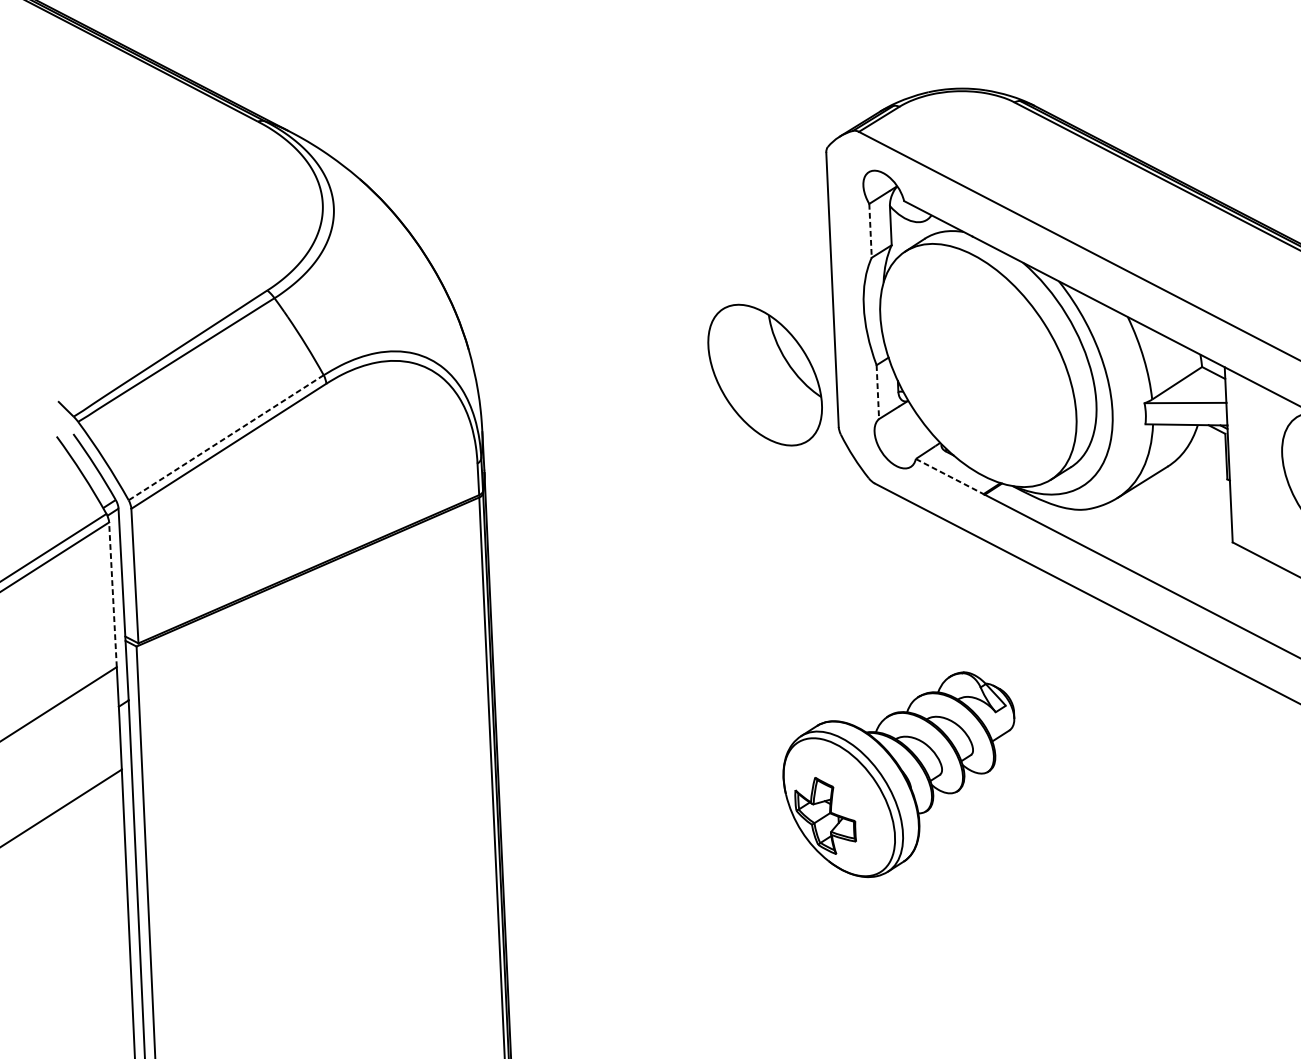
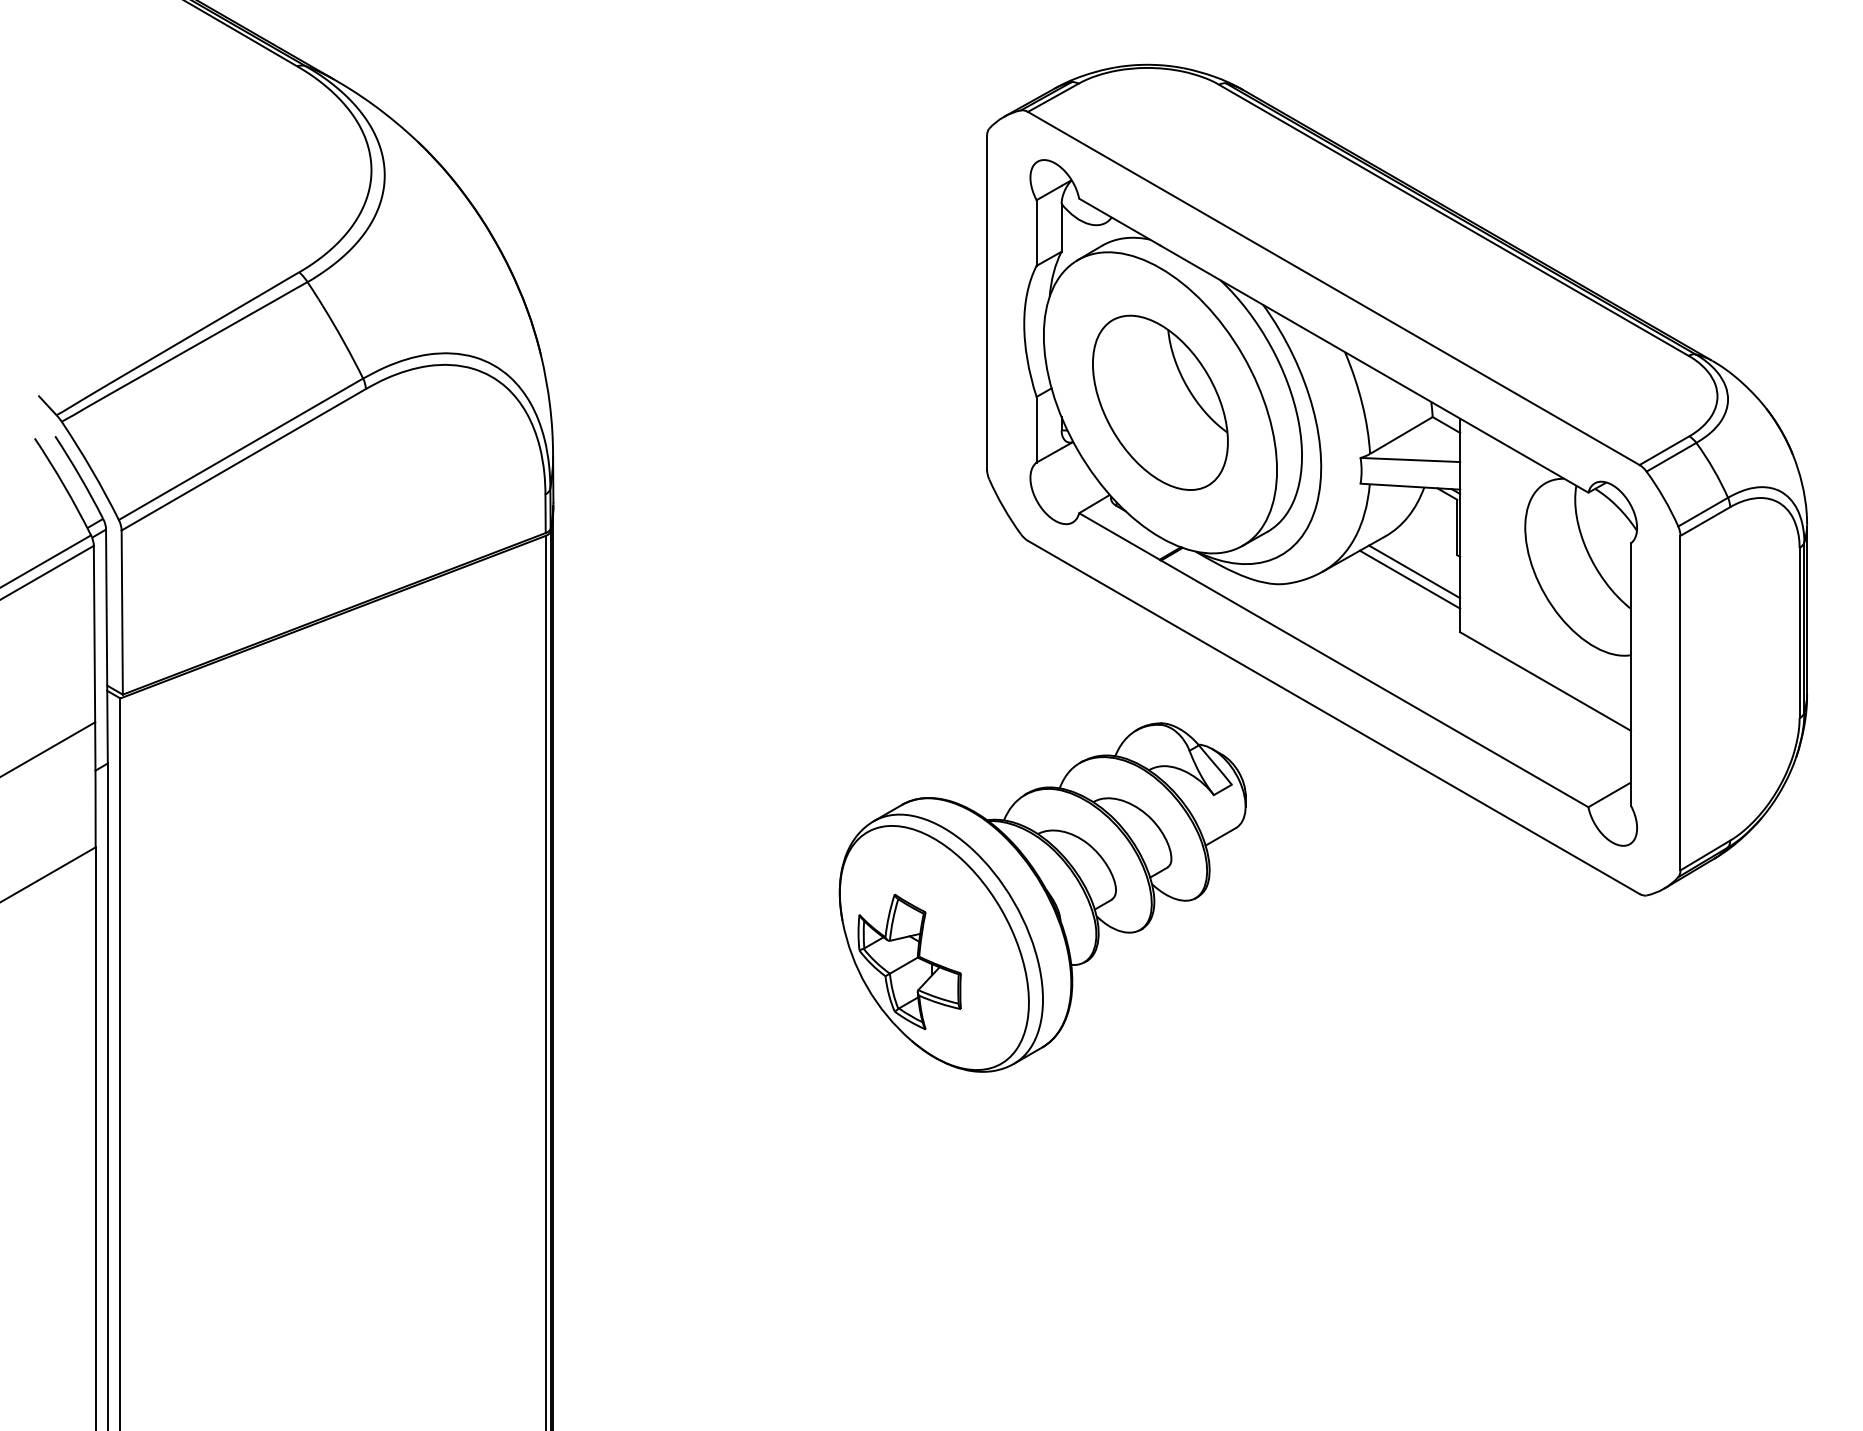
line: (870, 231) -> (1036, 233), dashed -> solid
part: (765, 374) -> (1160, 402), moved
line: (877, 391) -> (1036, 429), dashed -> solid
line: (225, 437) -> (240, 449), dashed -> solid
line: (949, 476) -> (1119, 536), dashed -> solid
line: (1192, 494) -> (1414, 571), added
line: (1189, 501) -> (1409, 579), added
line: (112, 594) -> (94, 633), dashed -> solid
part: (900, 775) -> (1042, 897), size x1.43

